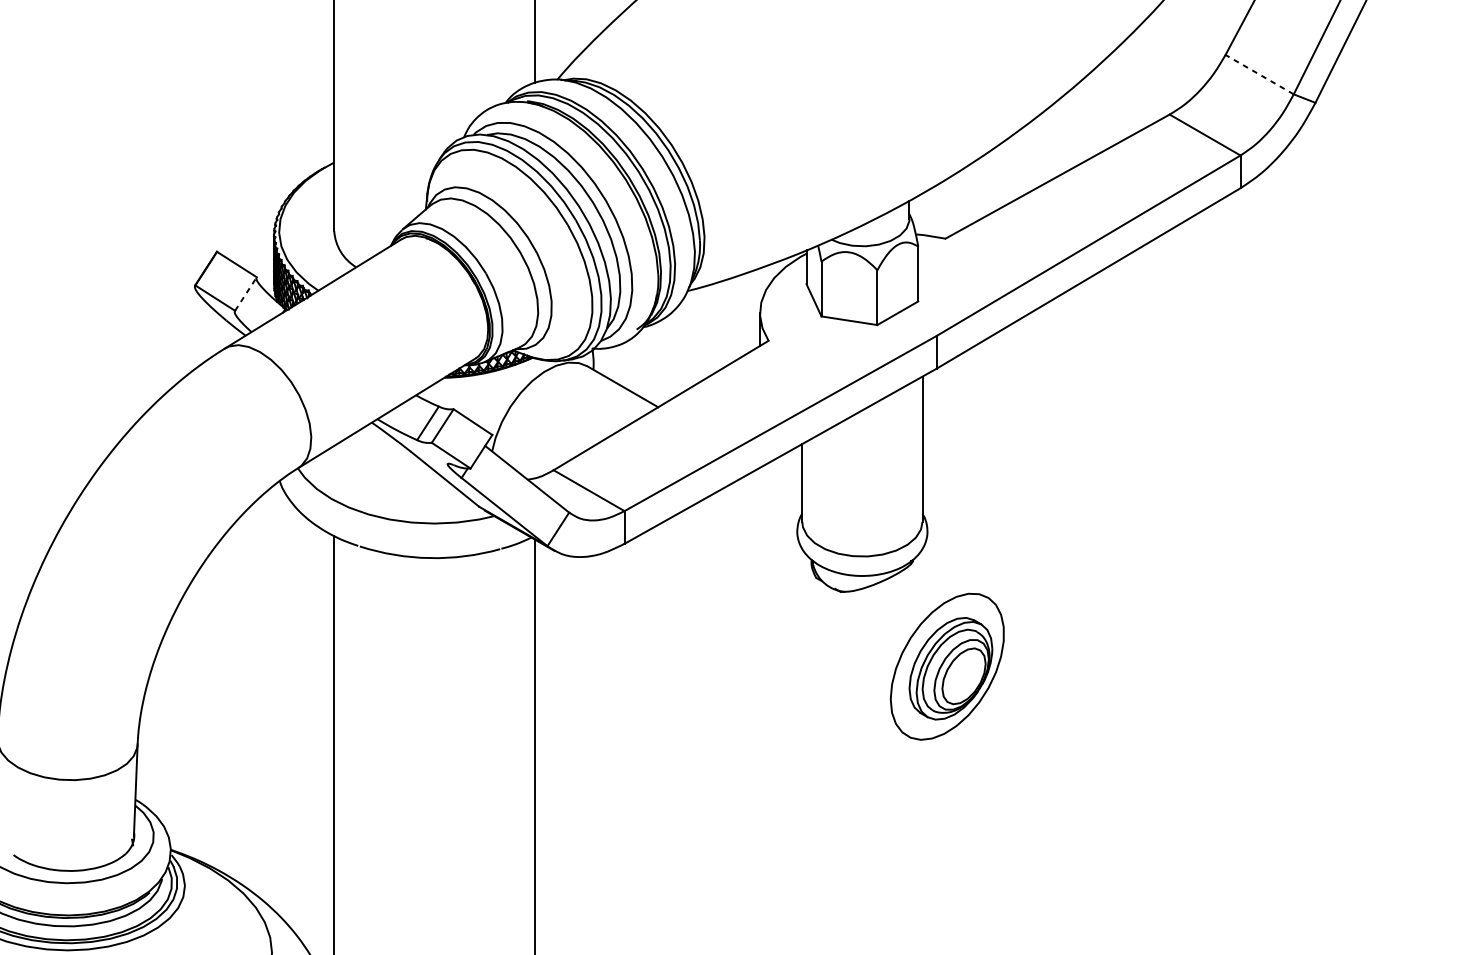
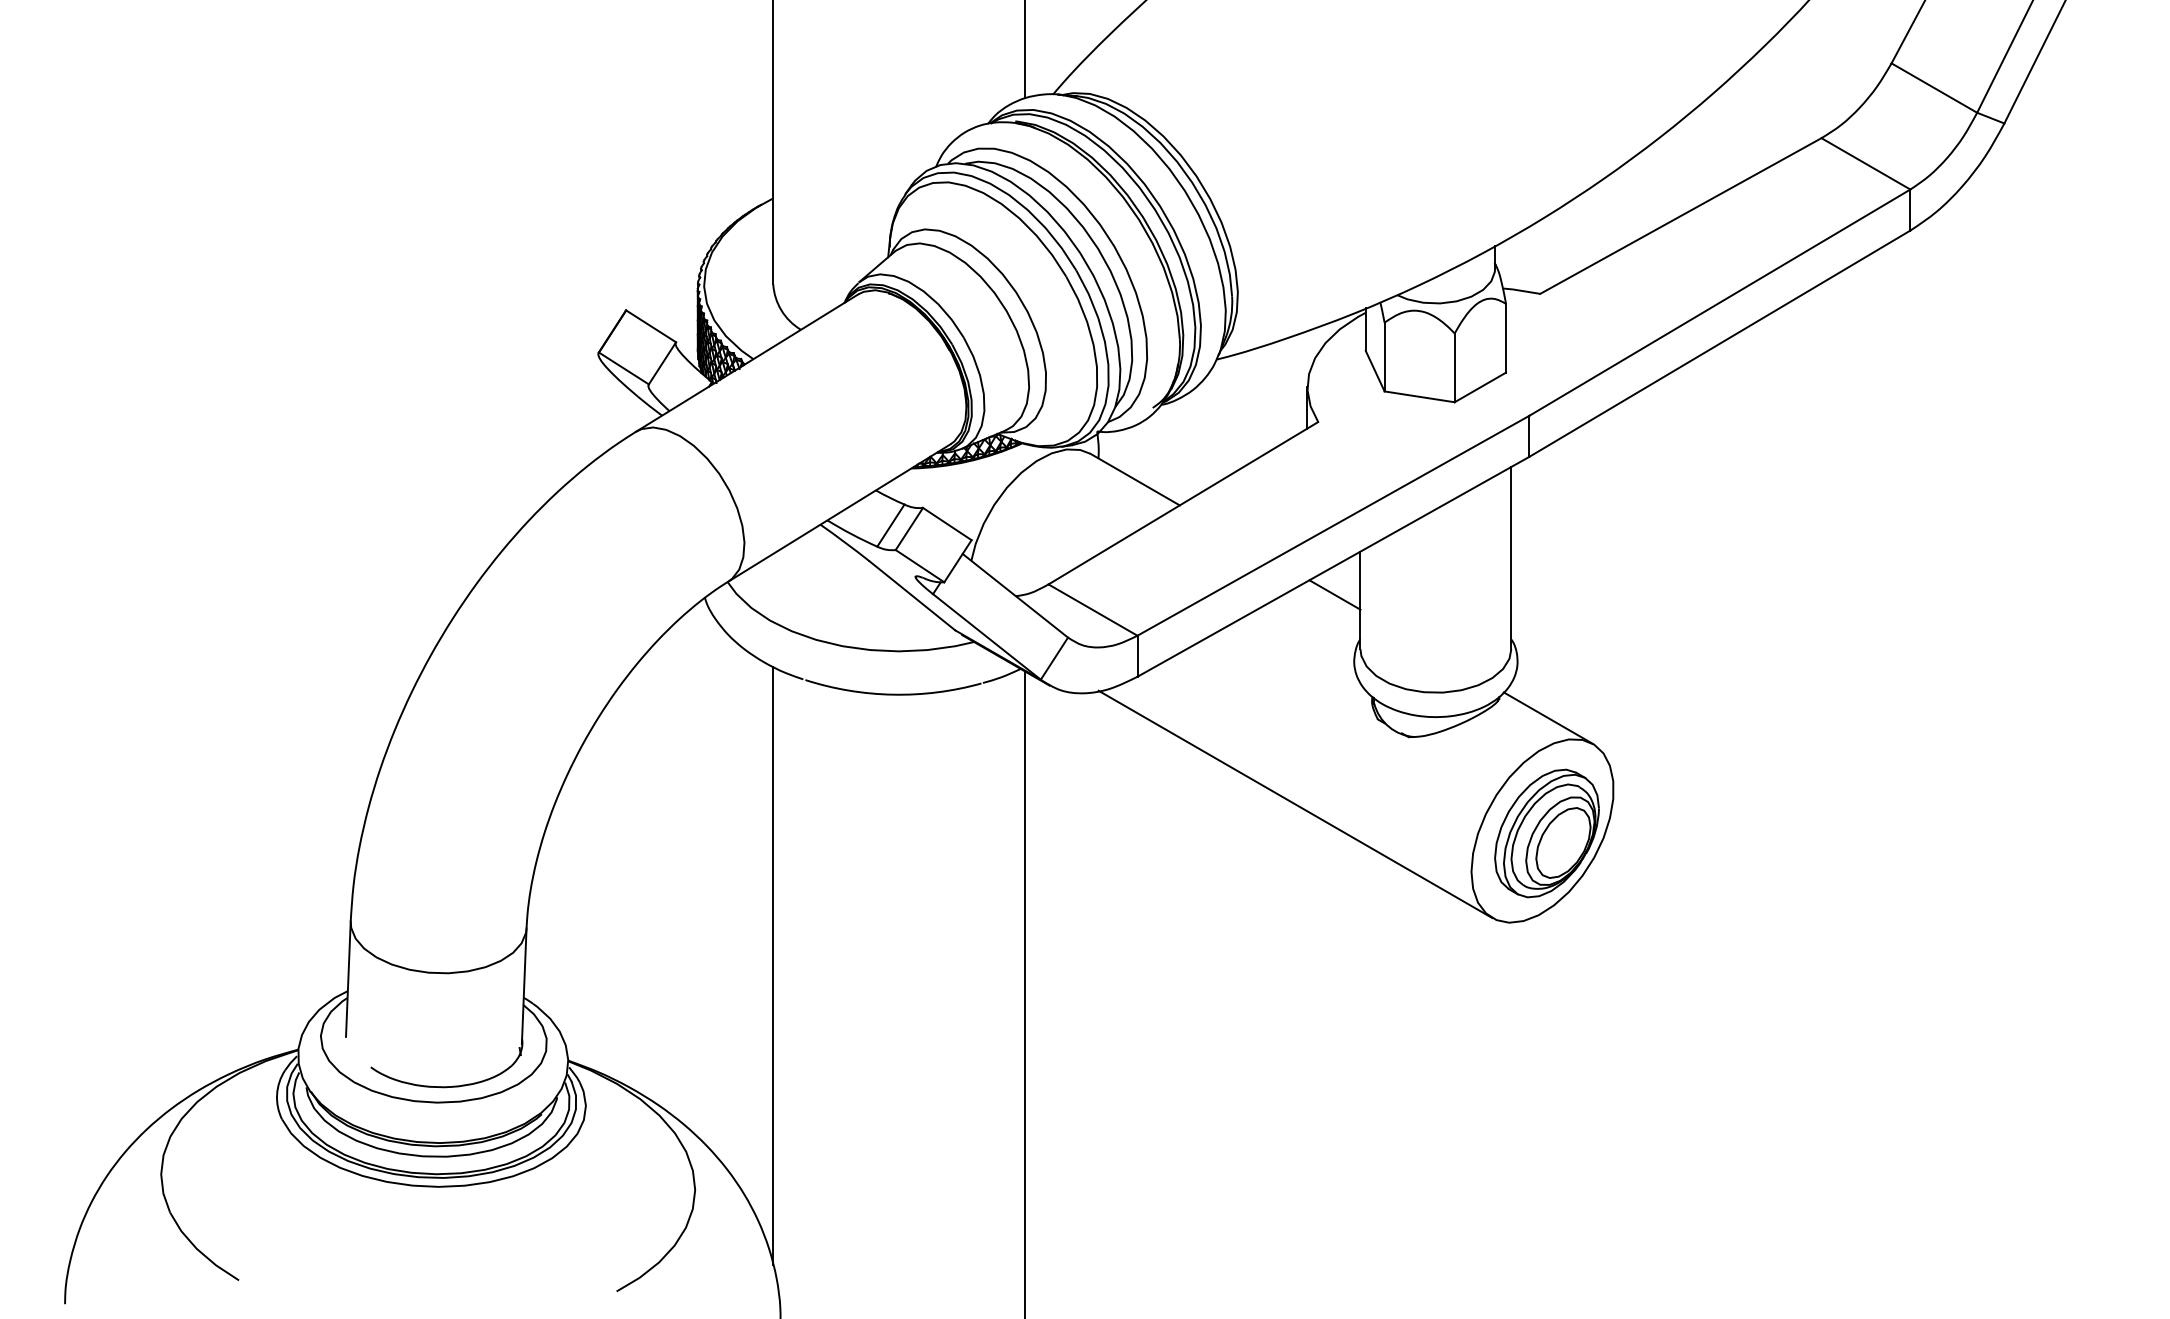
line: (1258, 74) -> (1933, 87), dashed -> solid
line: (245, 293) -> (662, 362), dashed -> solid
line: (781, 478) -> (1334, 594), added
line: (951, 576) -> (1547, 717), added
line: (750, 645) -> (1295, 804), added

